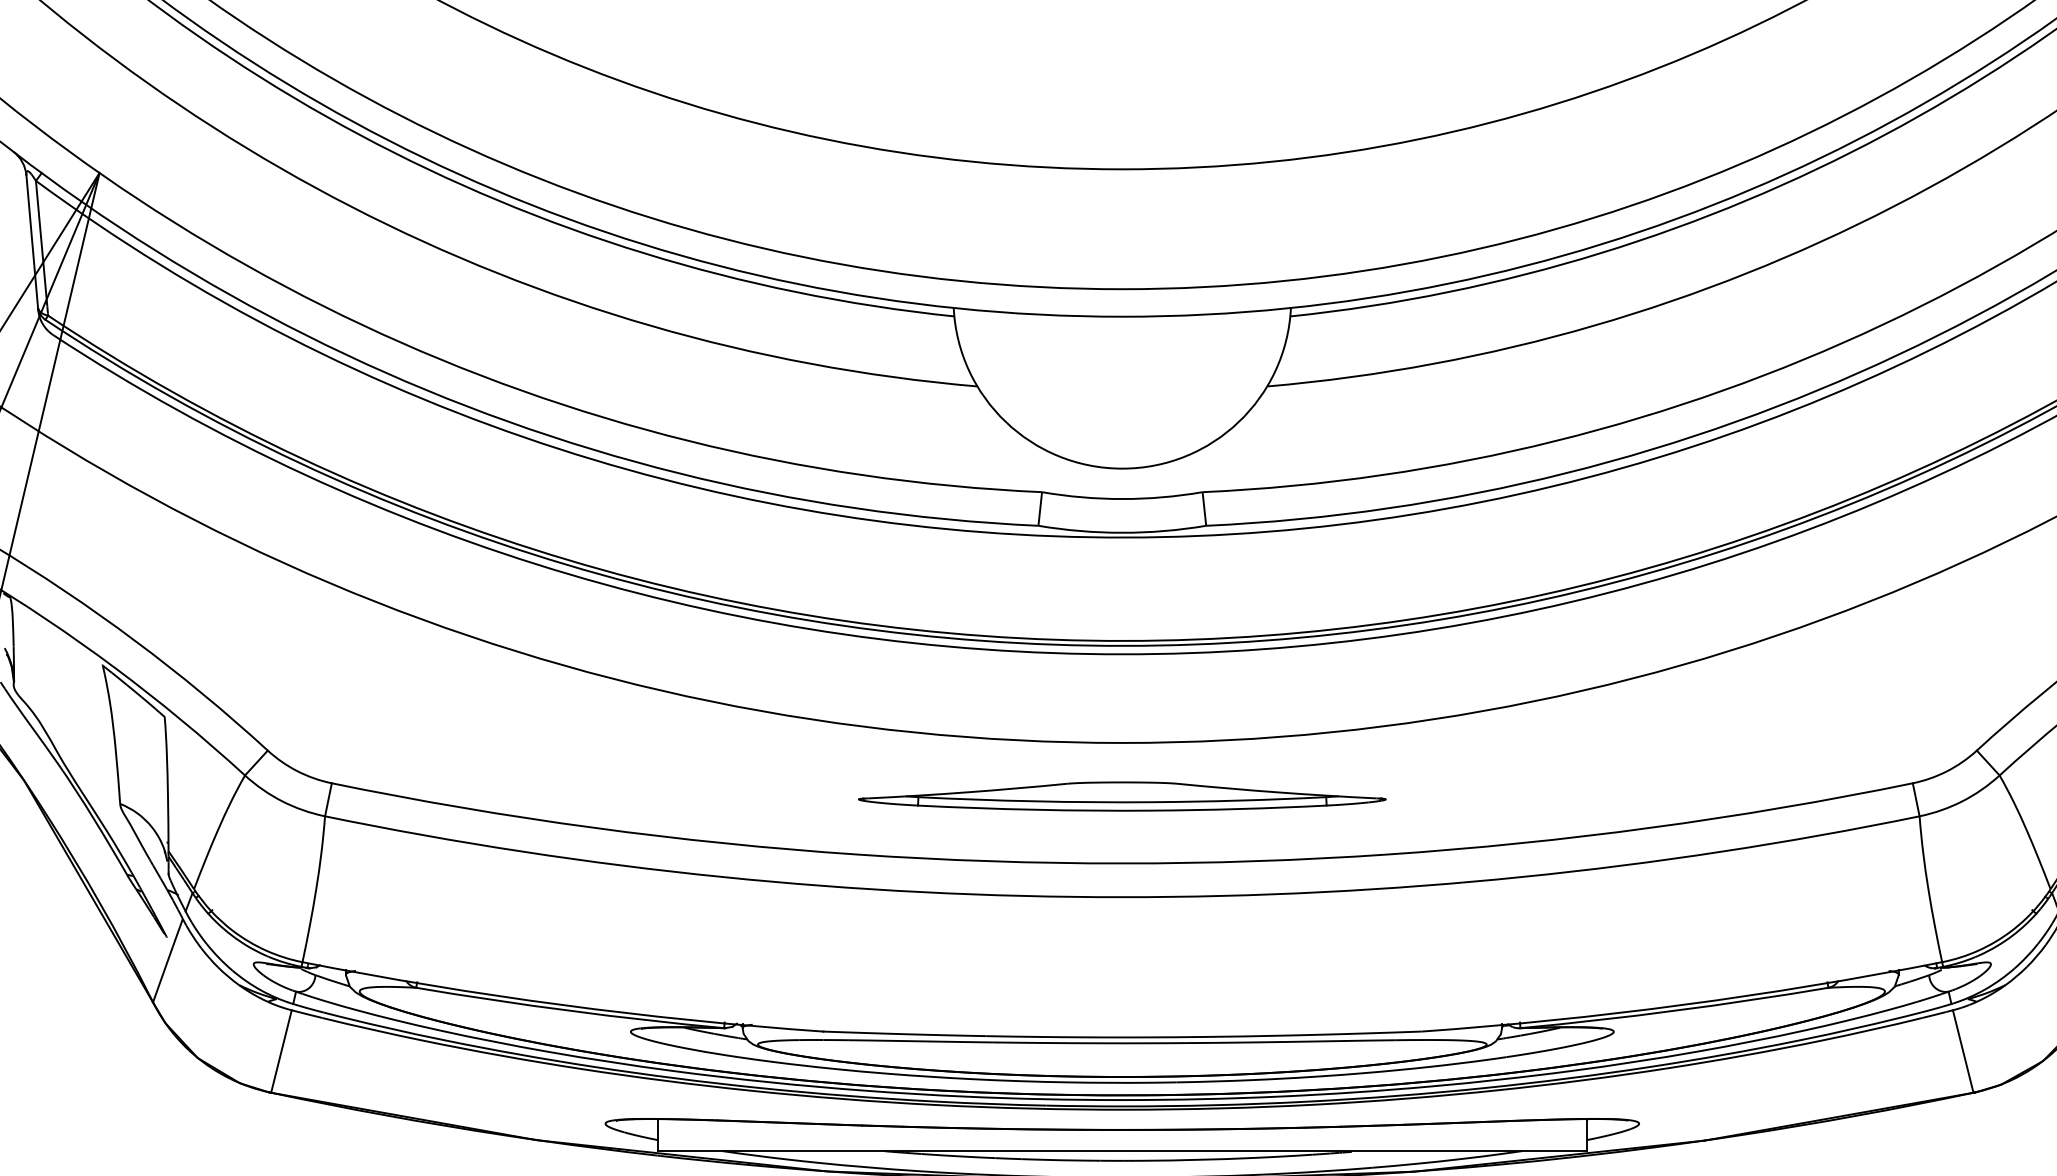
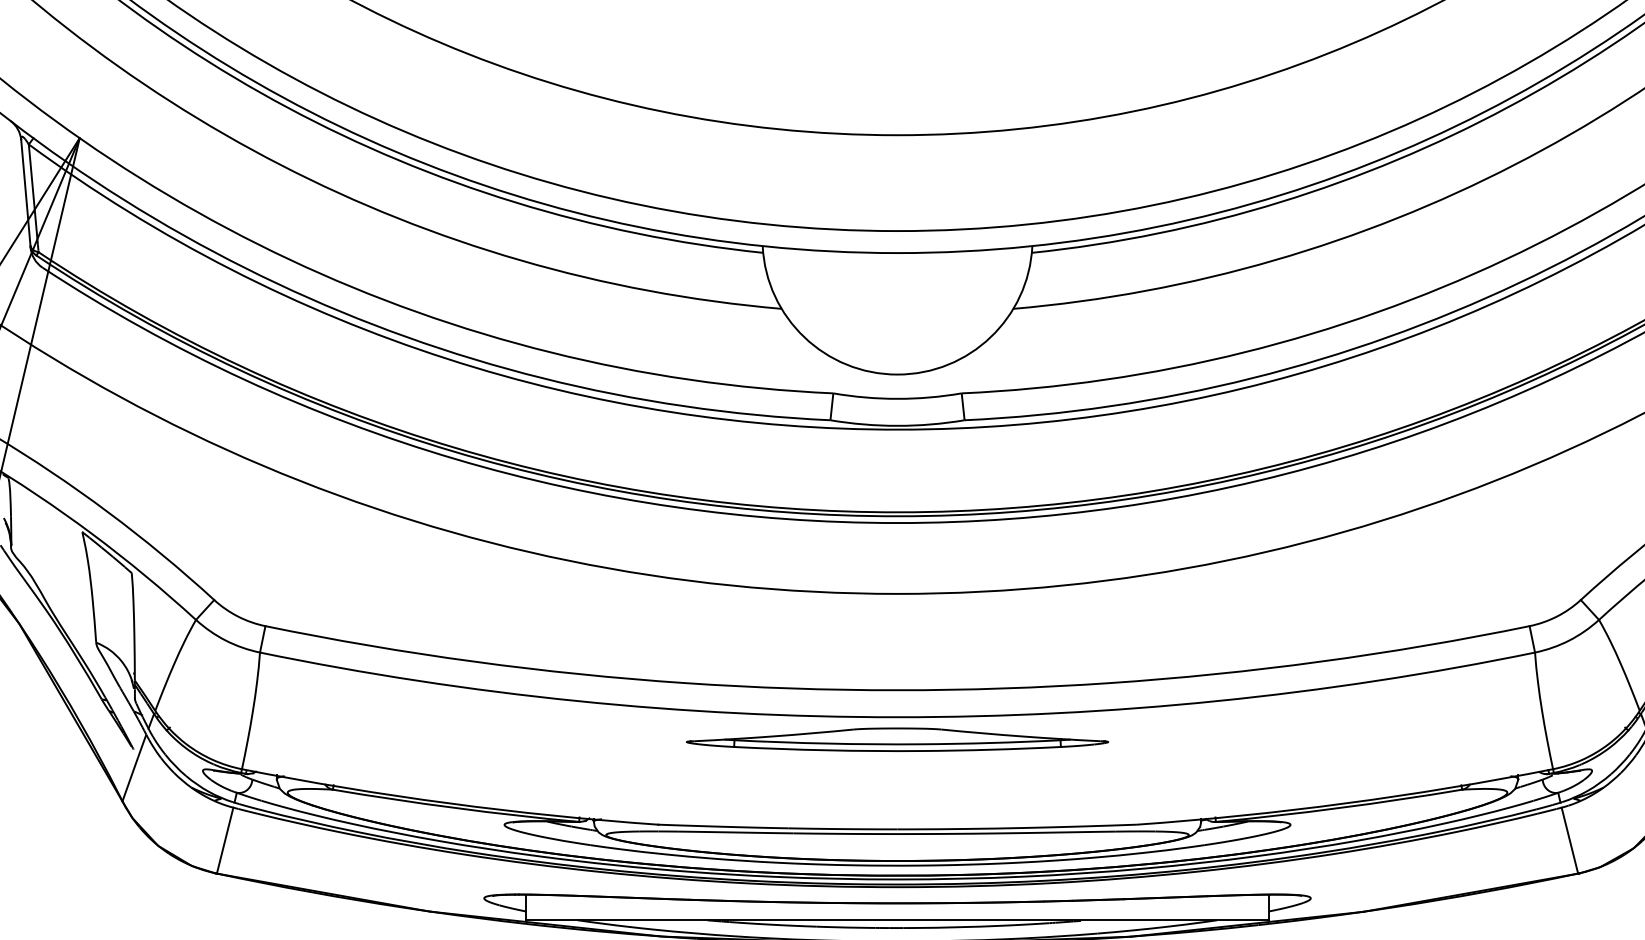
part: (1122, 796) -> (897, 739), moved

